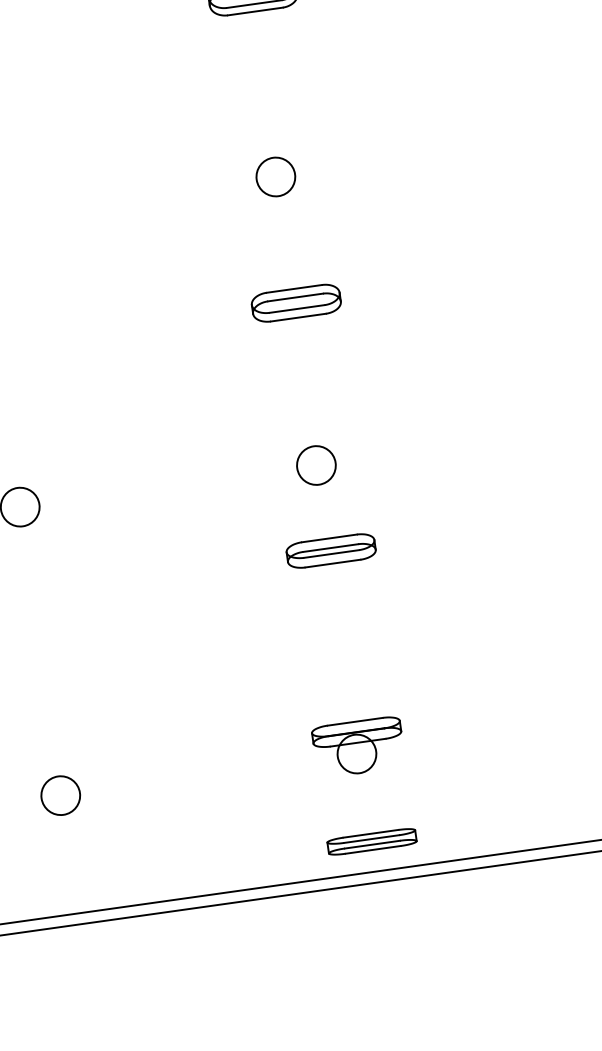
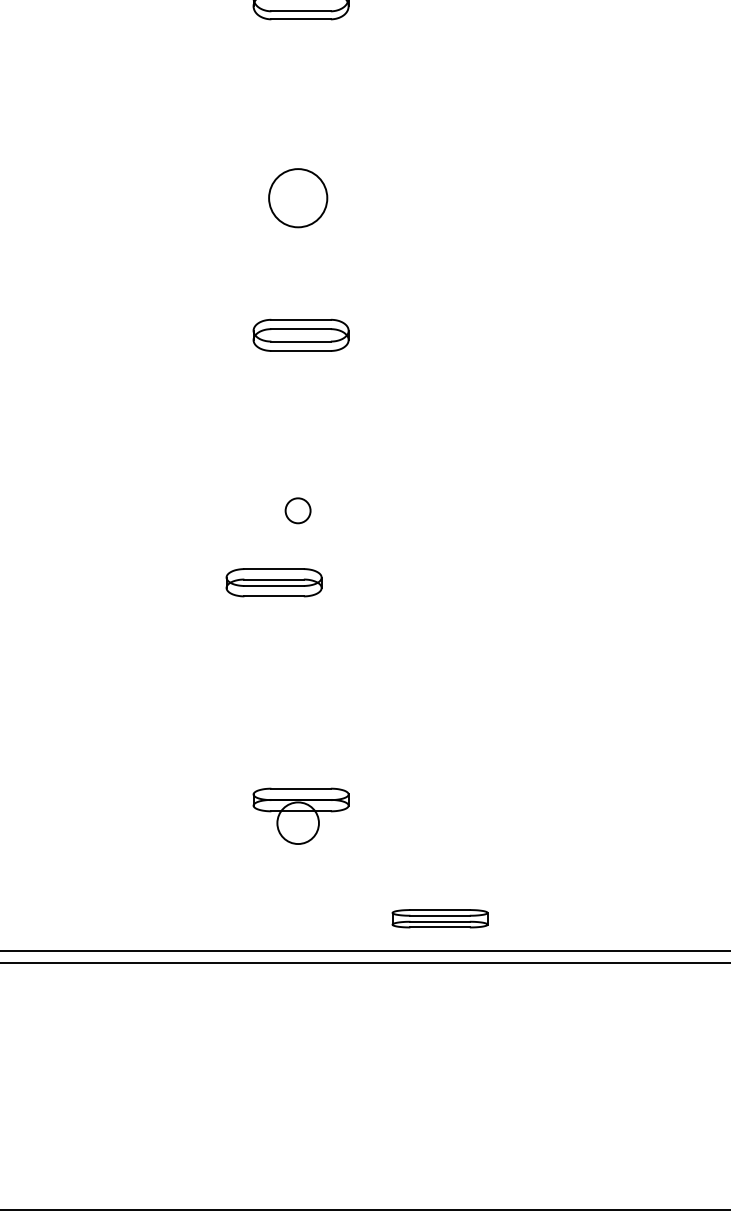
circle: (275, 176) -> (297, 197), size x1.4
circle: (315, 465) -> (297, 510), size x0.6
part: (330, 550) -> (273, 582), moved
part: (371, 841) -> (439, 918), moved

